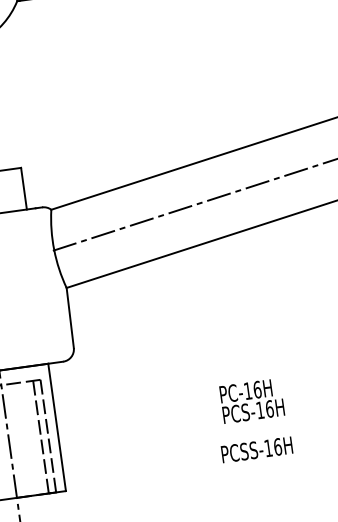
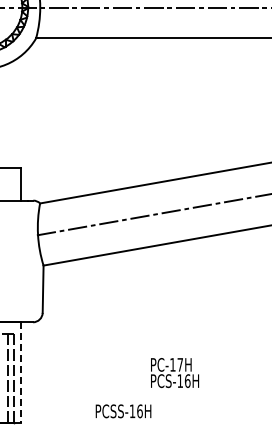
text: (257, 389) -> (180, 364), PC-16H -> PC-17H
line: (57, 428) -> (21, 373), solid -> dashed
text: (257, 450) -> (123, 411), moved

